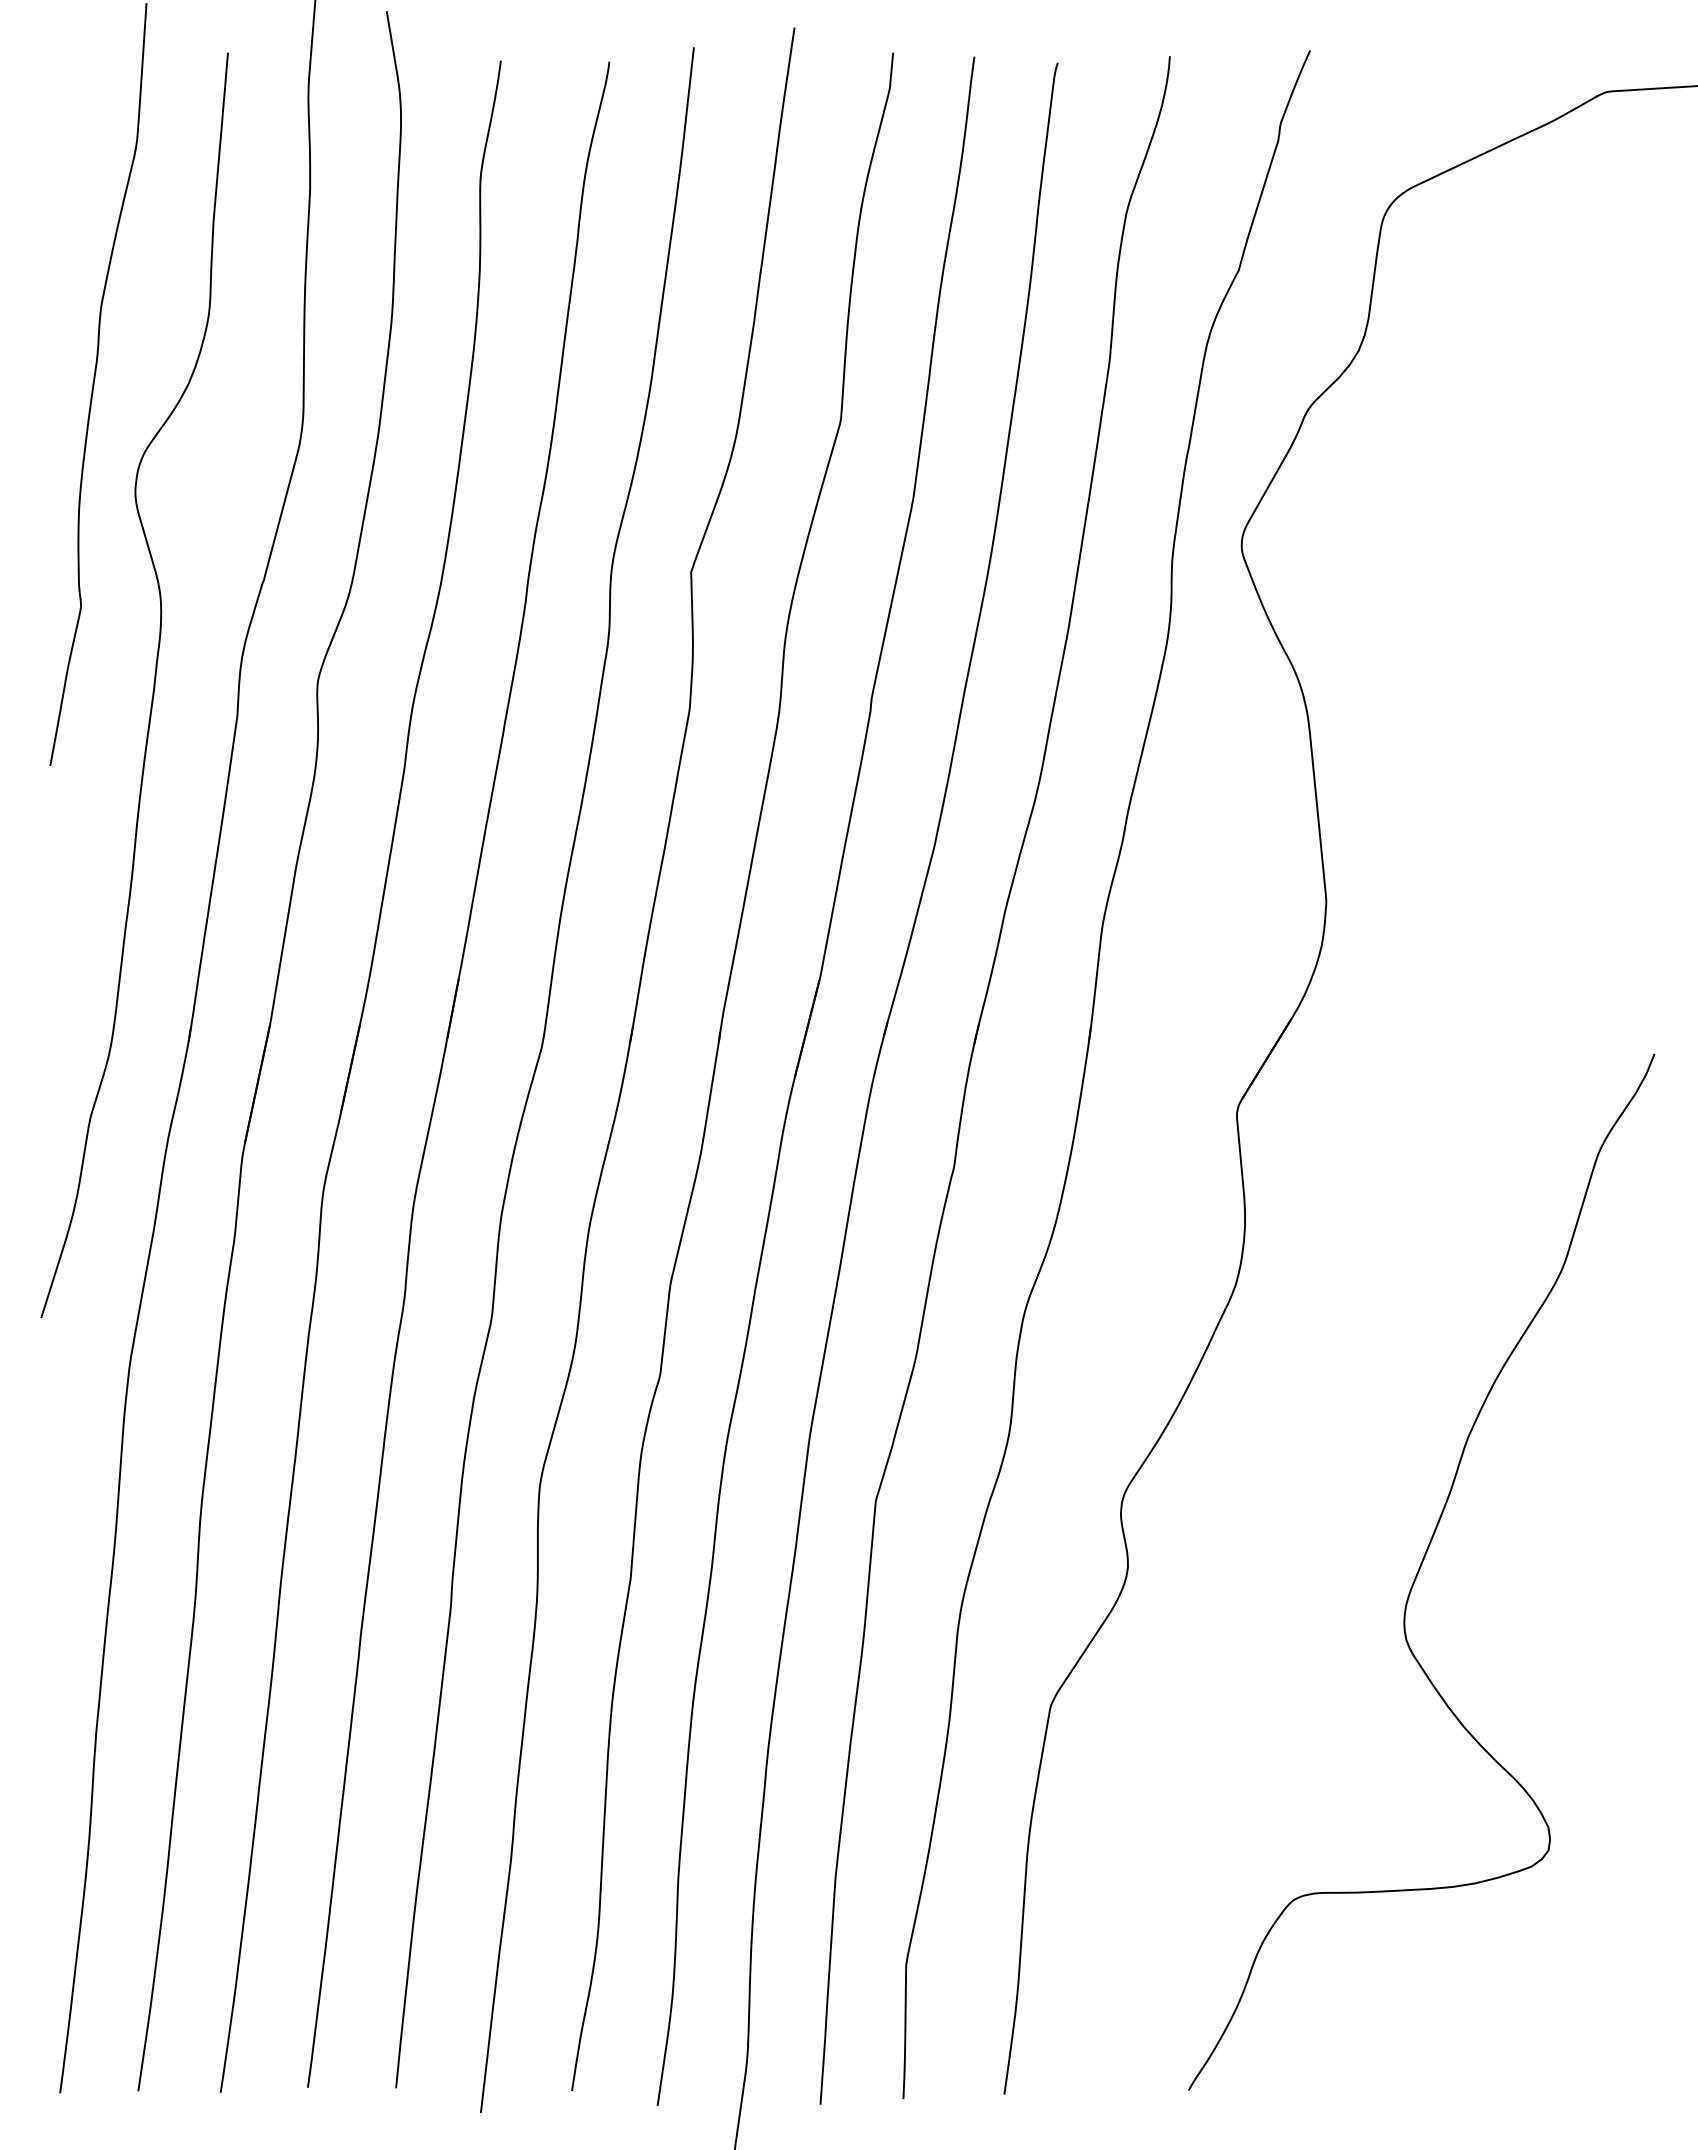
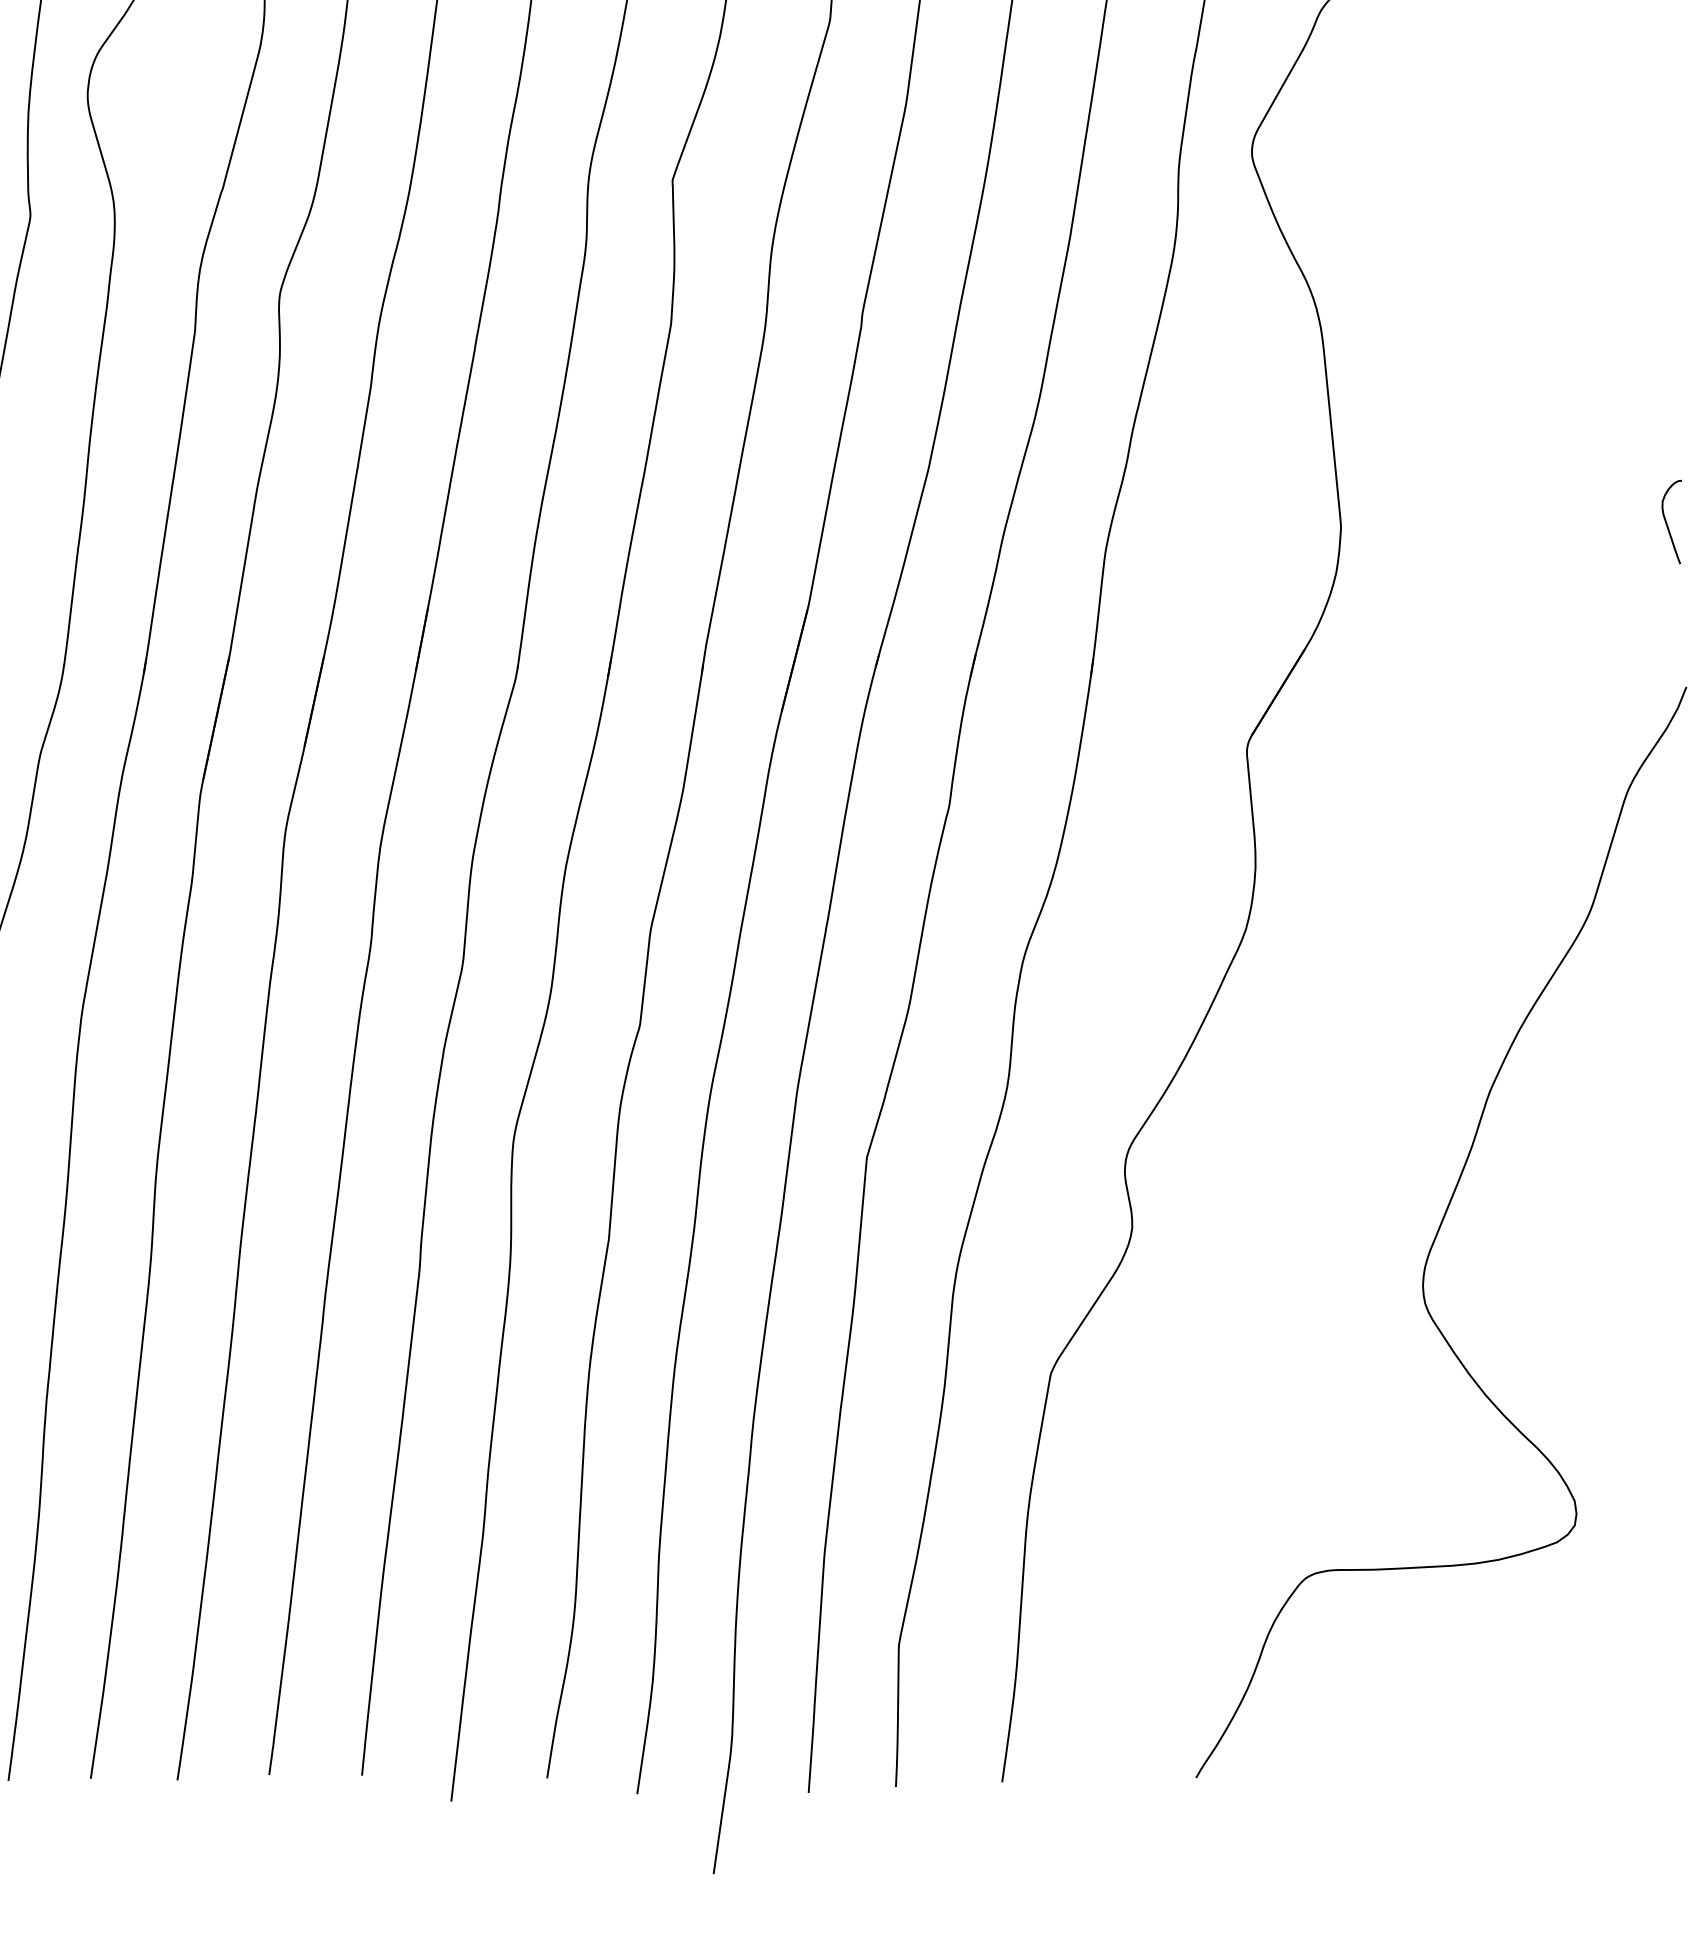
curve: (1636, 897) -> (1667, 522), added

